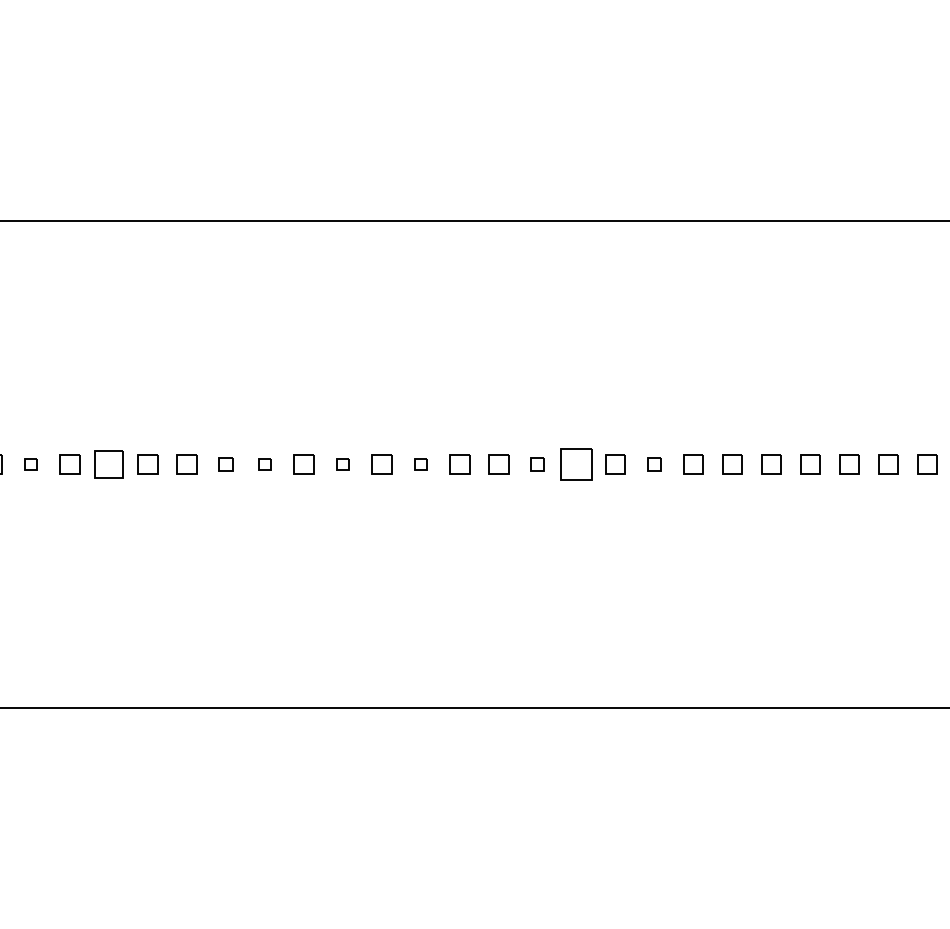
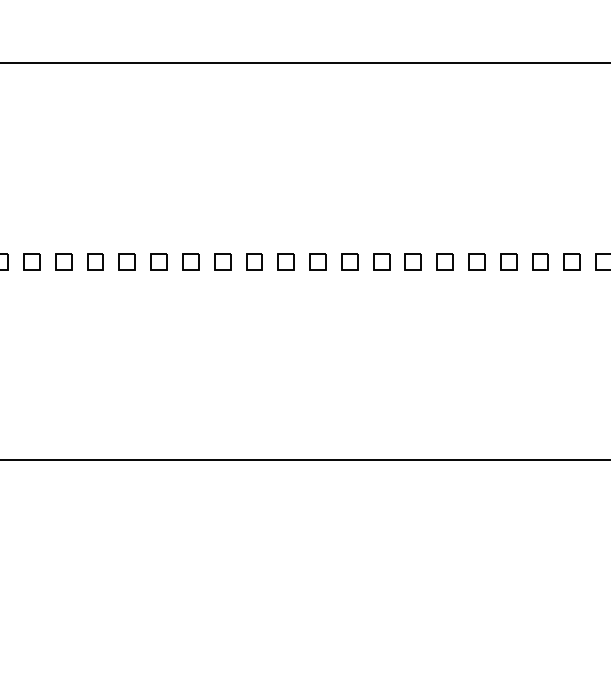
part: (30, 464) -> (31, 261), size x1.67
part: (108, 464) -> (95, 261), size x0.71
part: (225, 464) -> (190, 261), size x1.43
part: (264, 464) -> (222, 261), size x1.67
part: (342, 464) -> (285, 261), size x1.67
part: (420, 464) -> (349, 261), size x1.67
part: (537, 464) -> (444, 261), size x1.43
part: (576, 464) -> (476, 261), size x0.62
part: (654, 464) -> (540, 261), size x1.43

